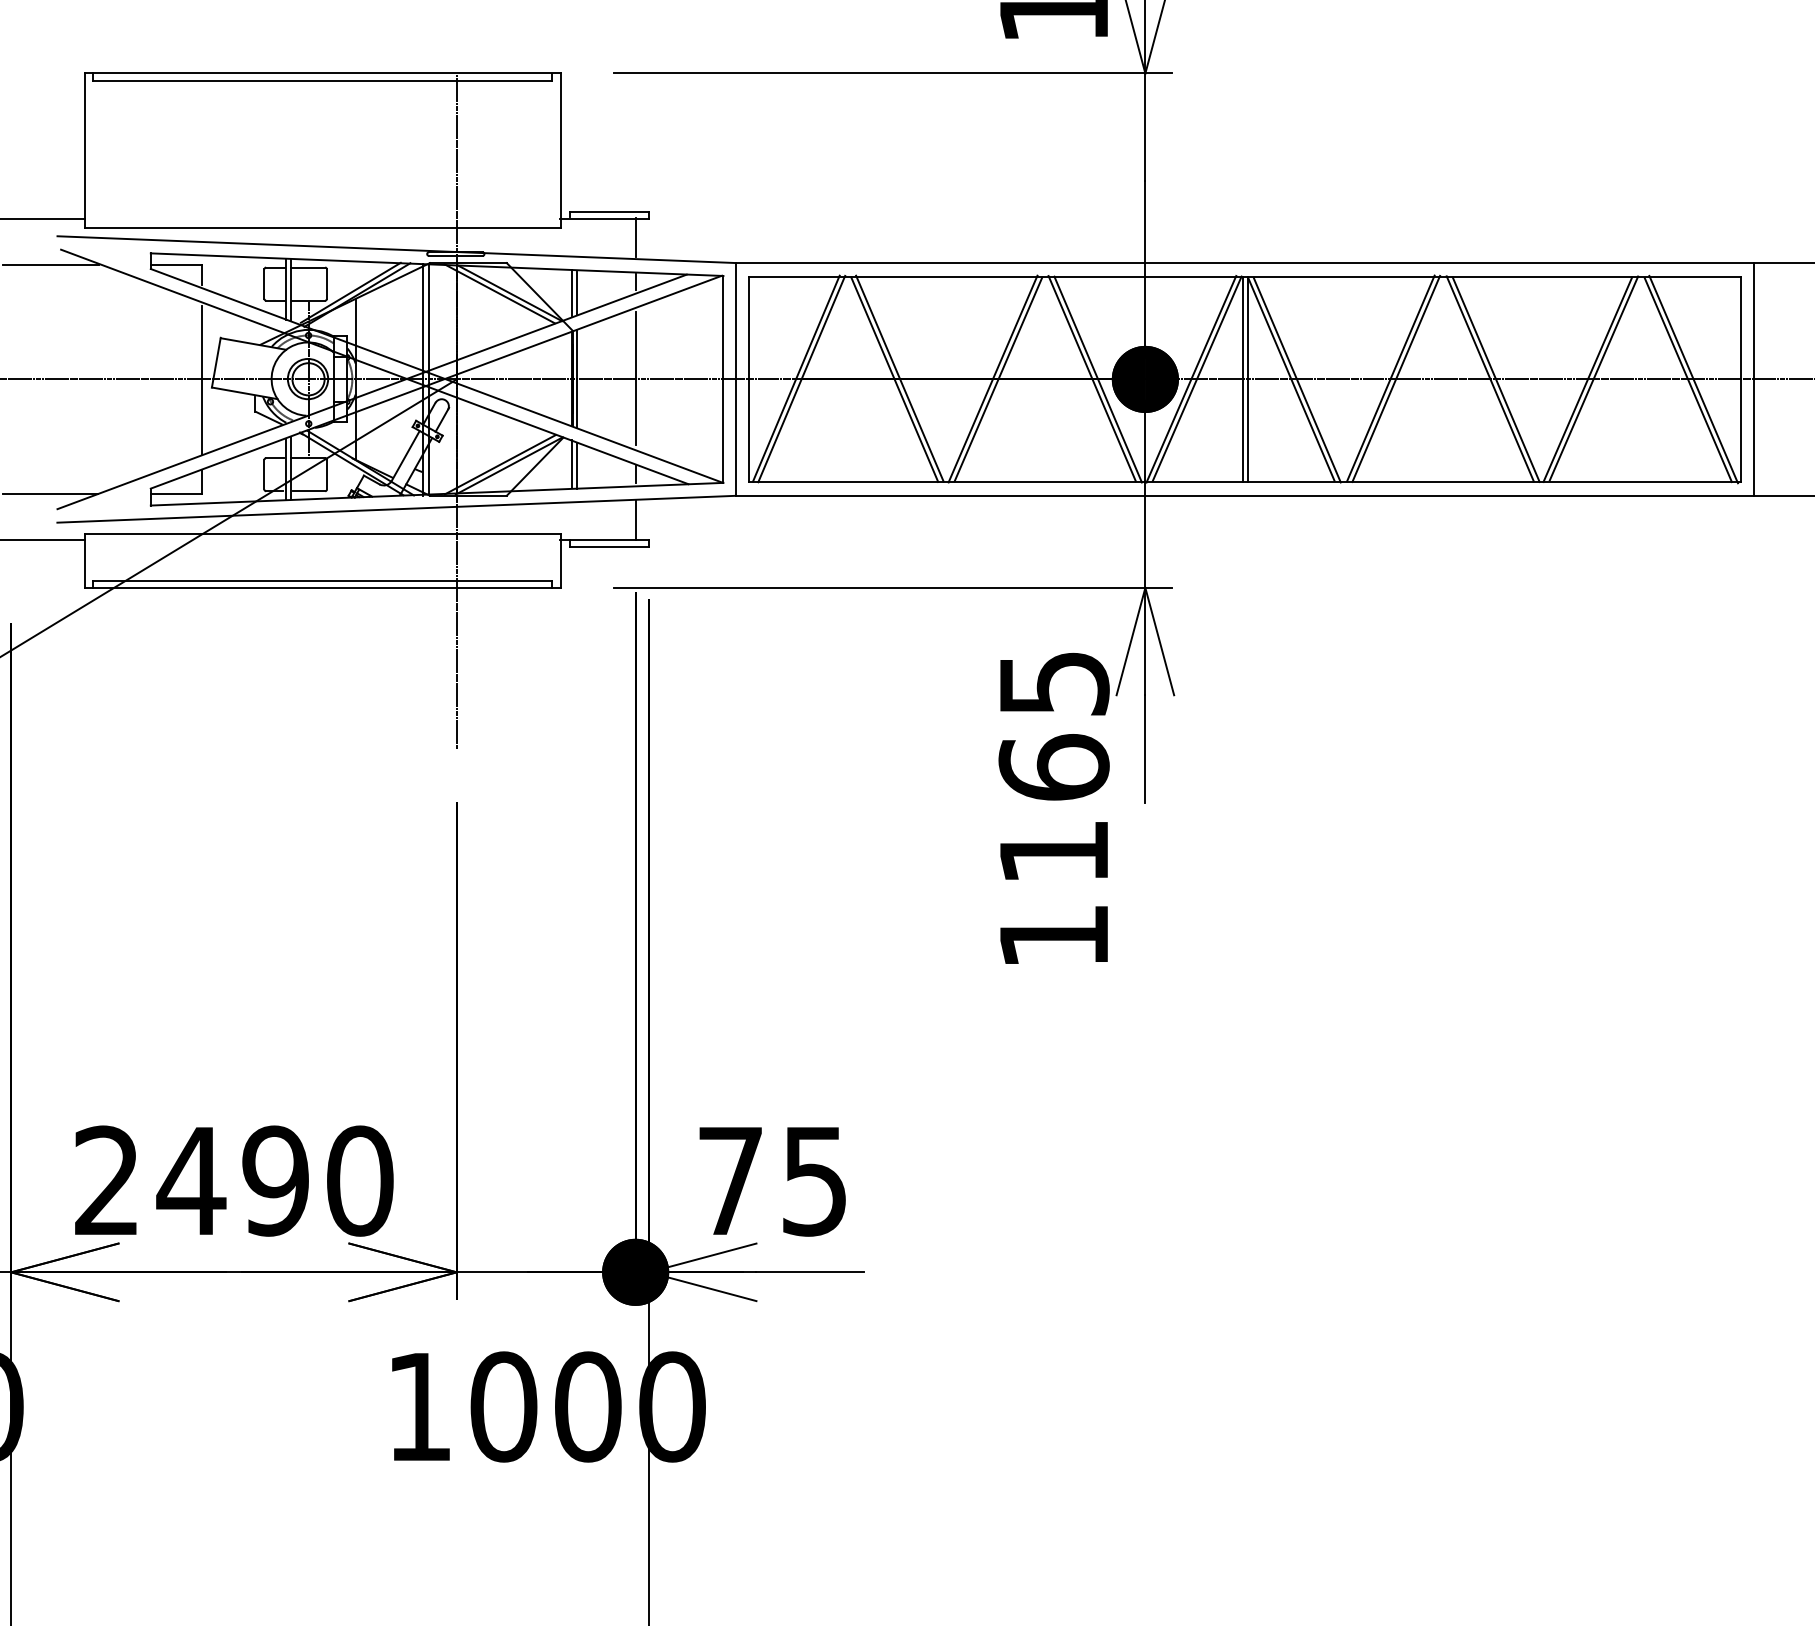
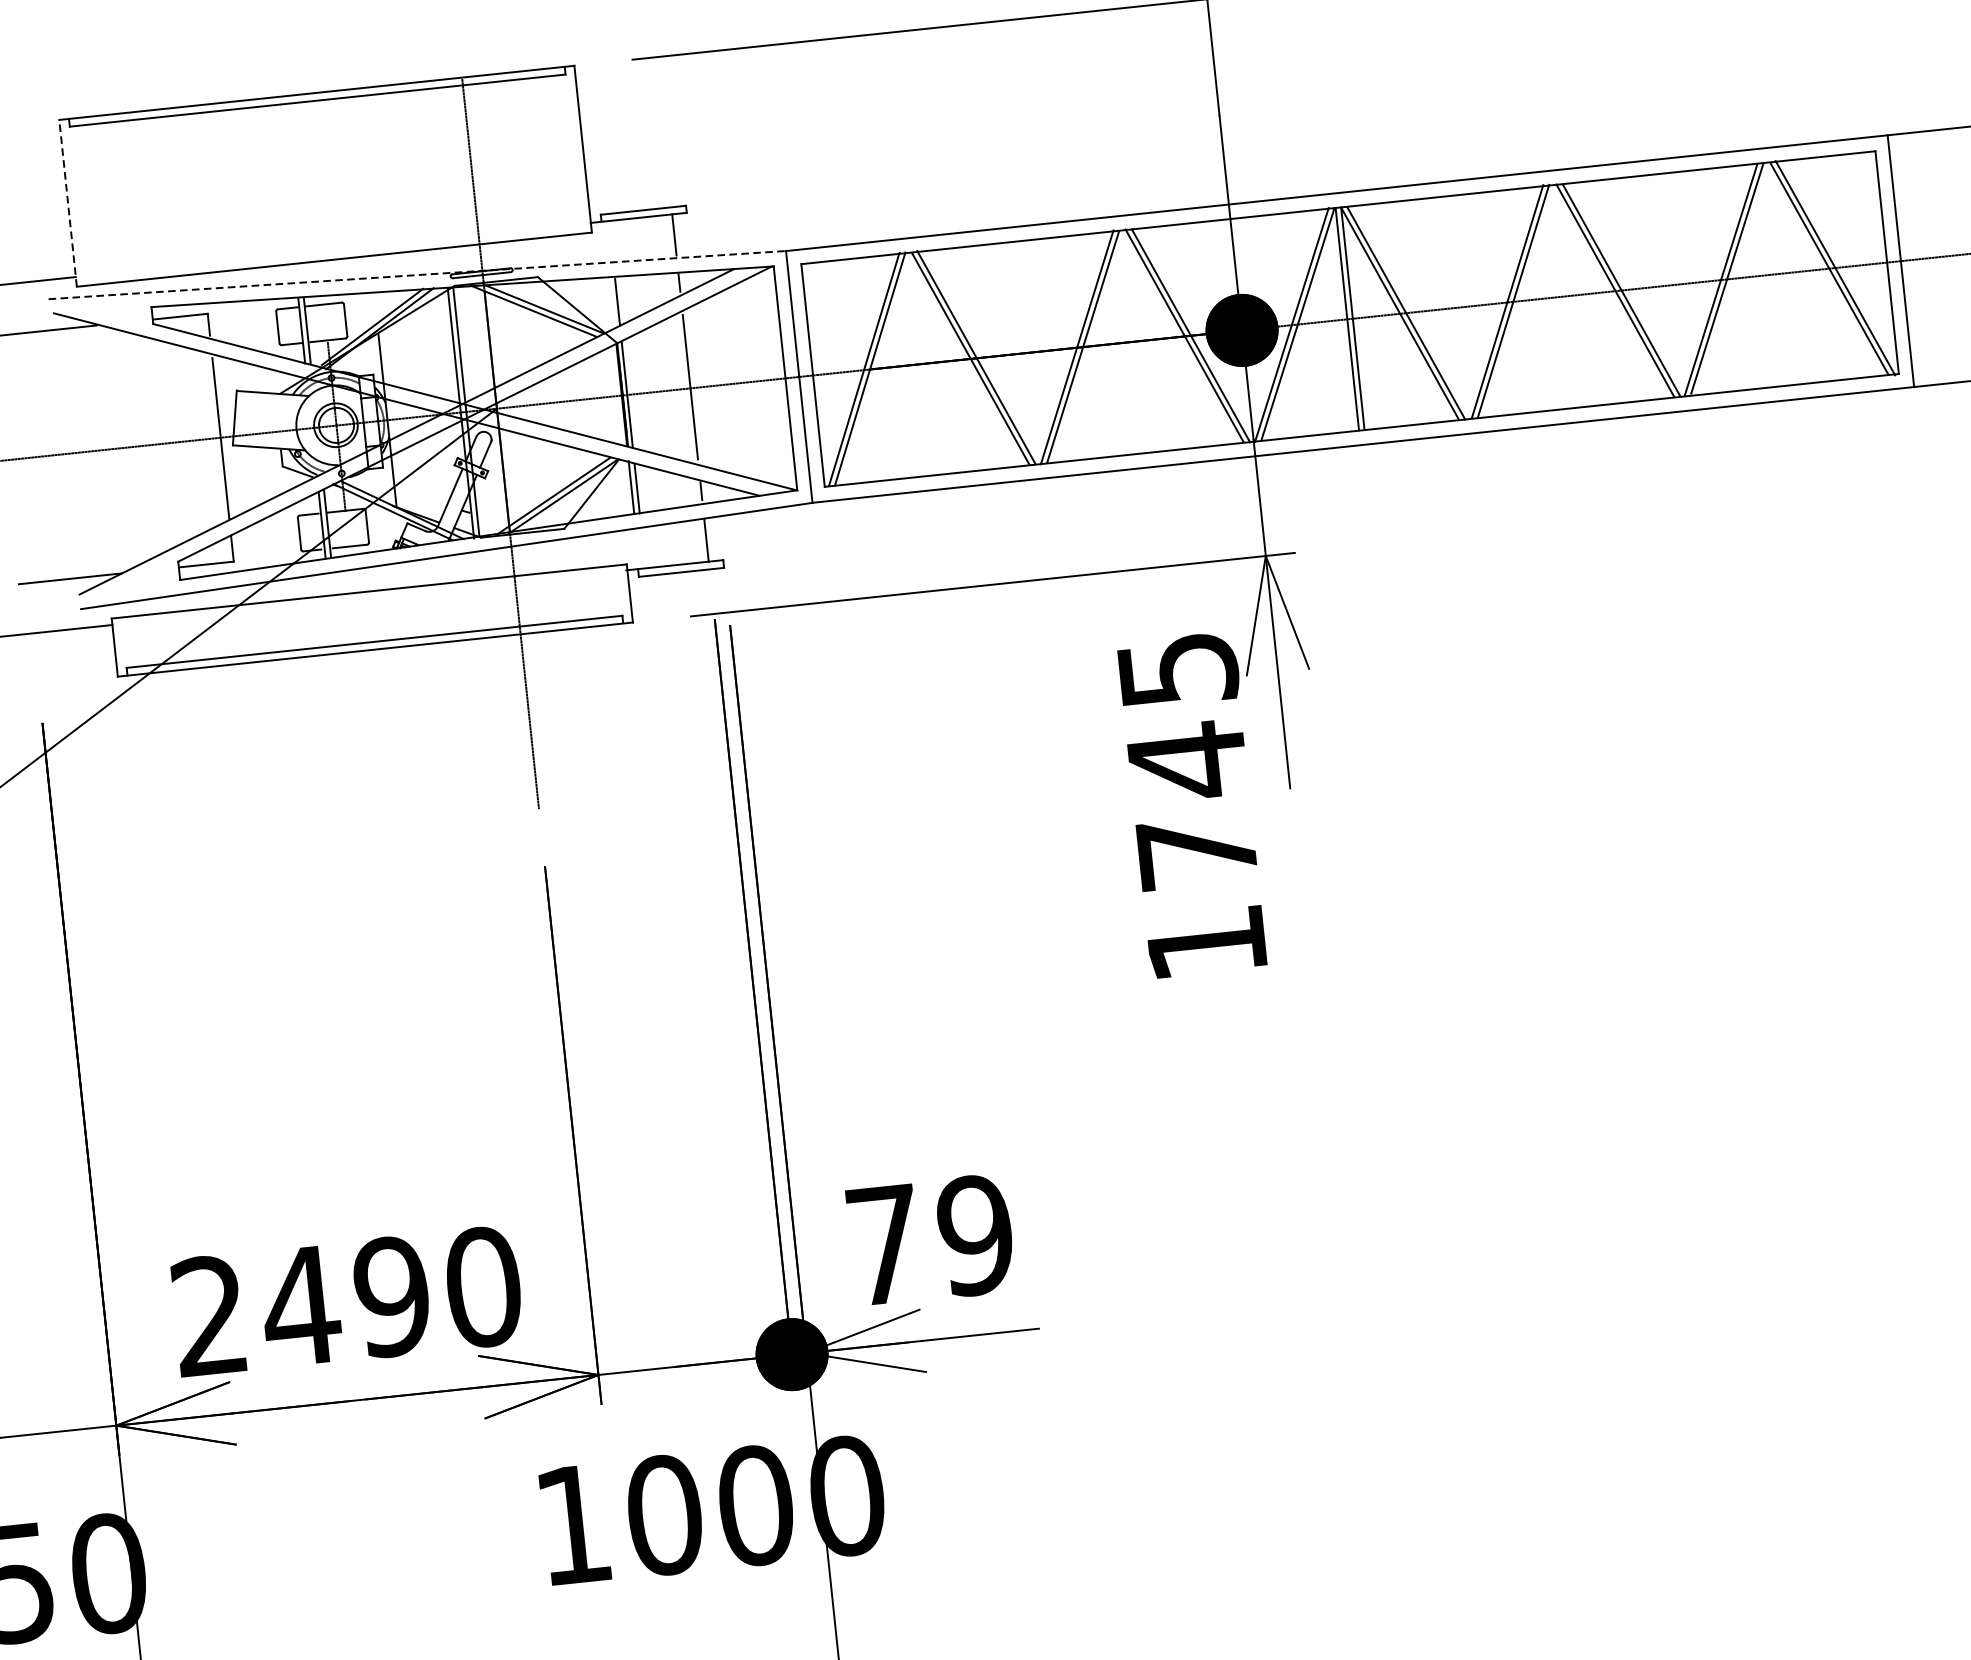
line: (84, 150) -> (68, 203), solid -> dashed
line: (396, 249) -> (416, 274), solid -> dashed
line: (572, 293) -> (612, 302), removed
text: (1053, 808) -> (1191, 805), 1165 -> 1745
text: (814, 1180) -> (975, 1234), 75 -> 79

